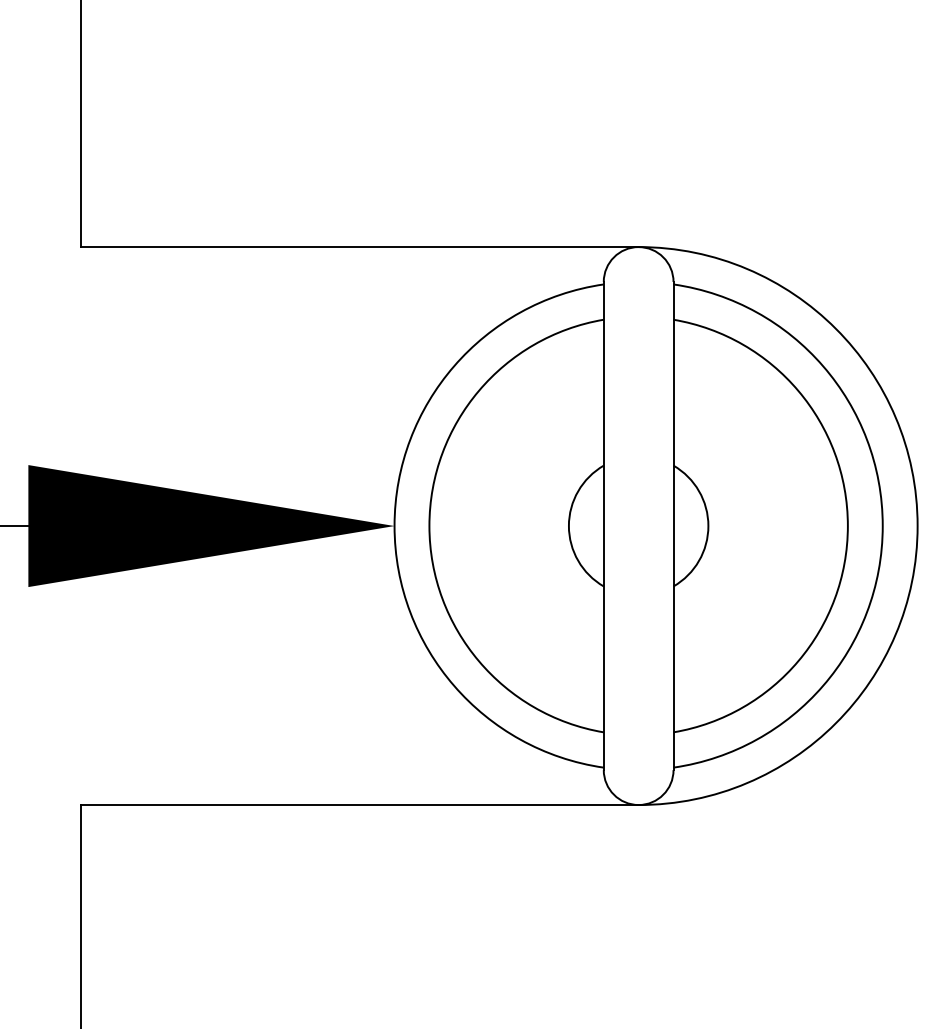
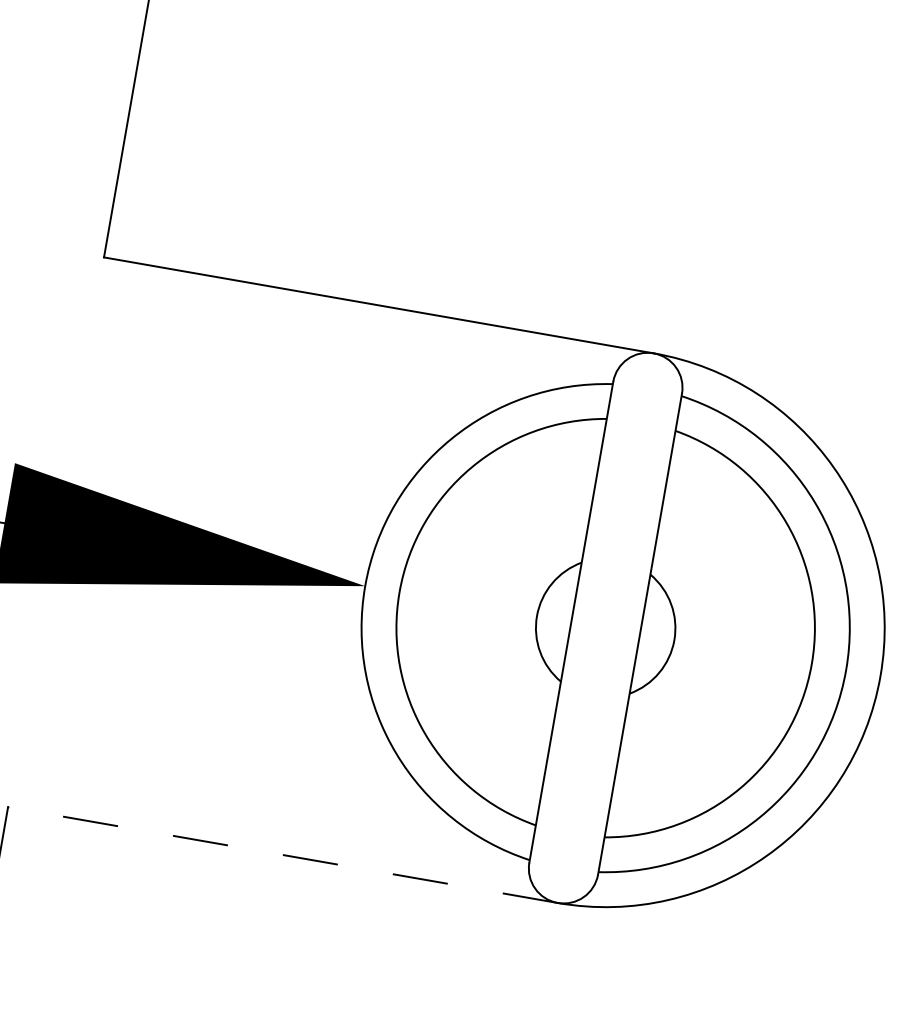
line: (359, 805) -> (282, 855), solid -> dashed

